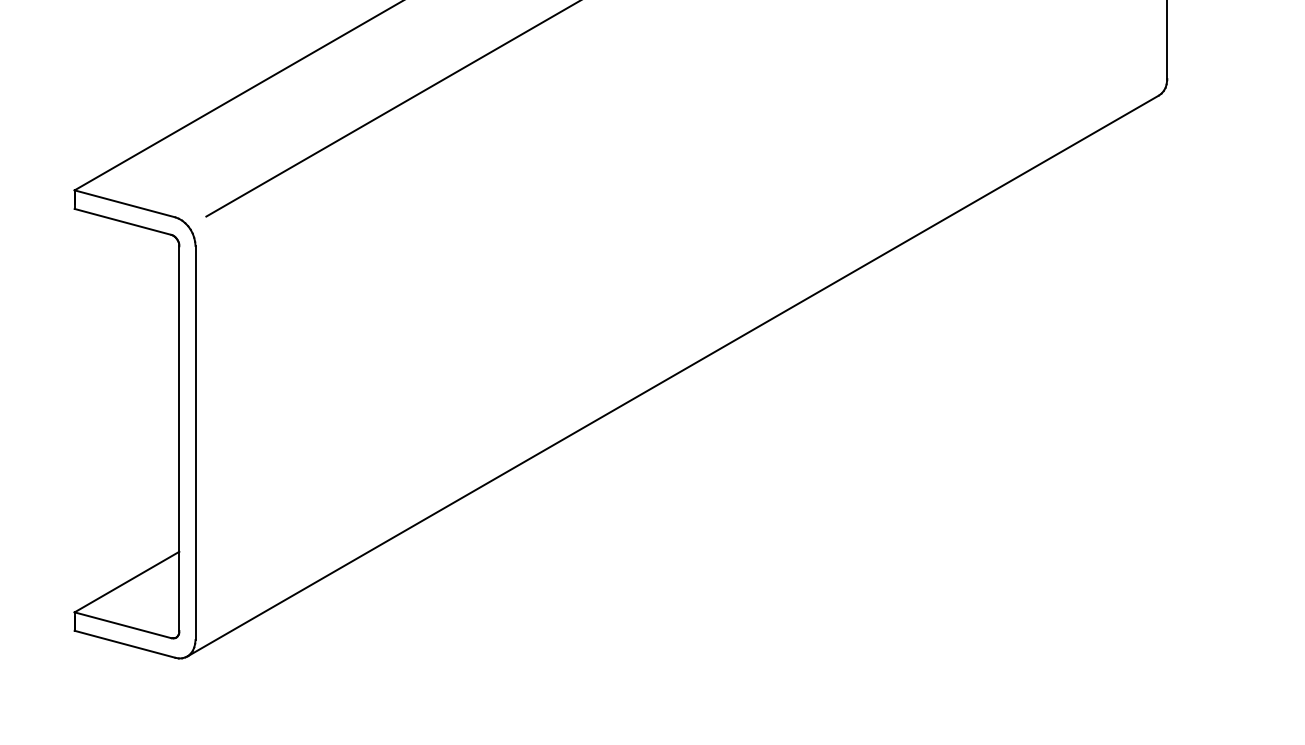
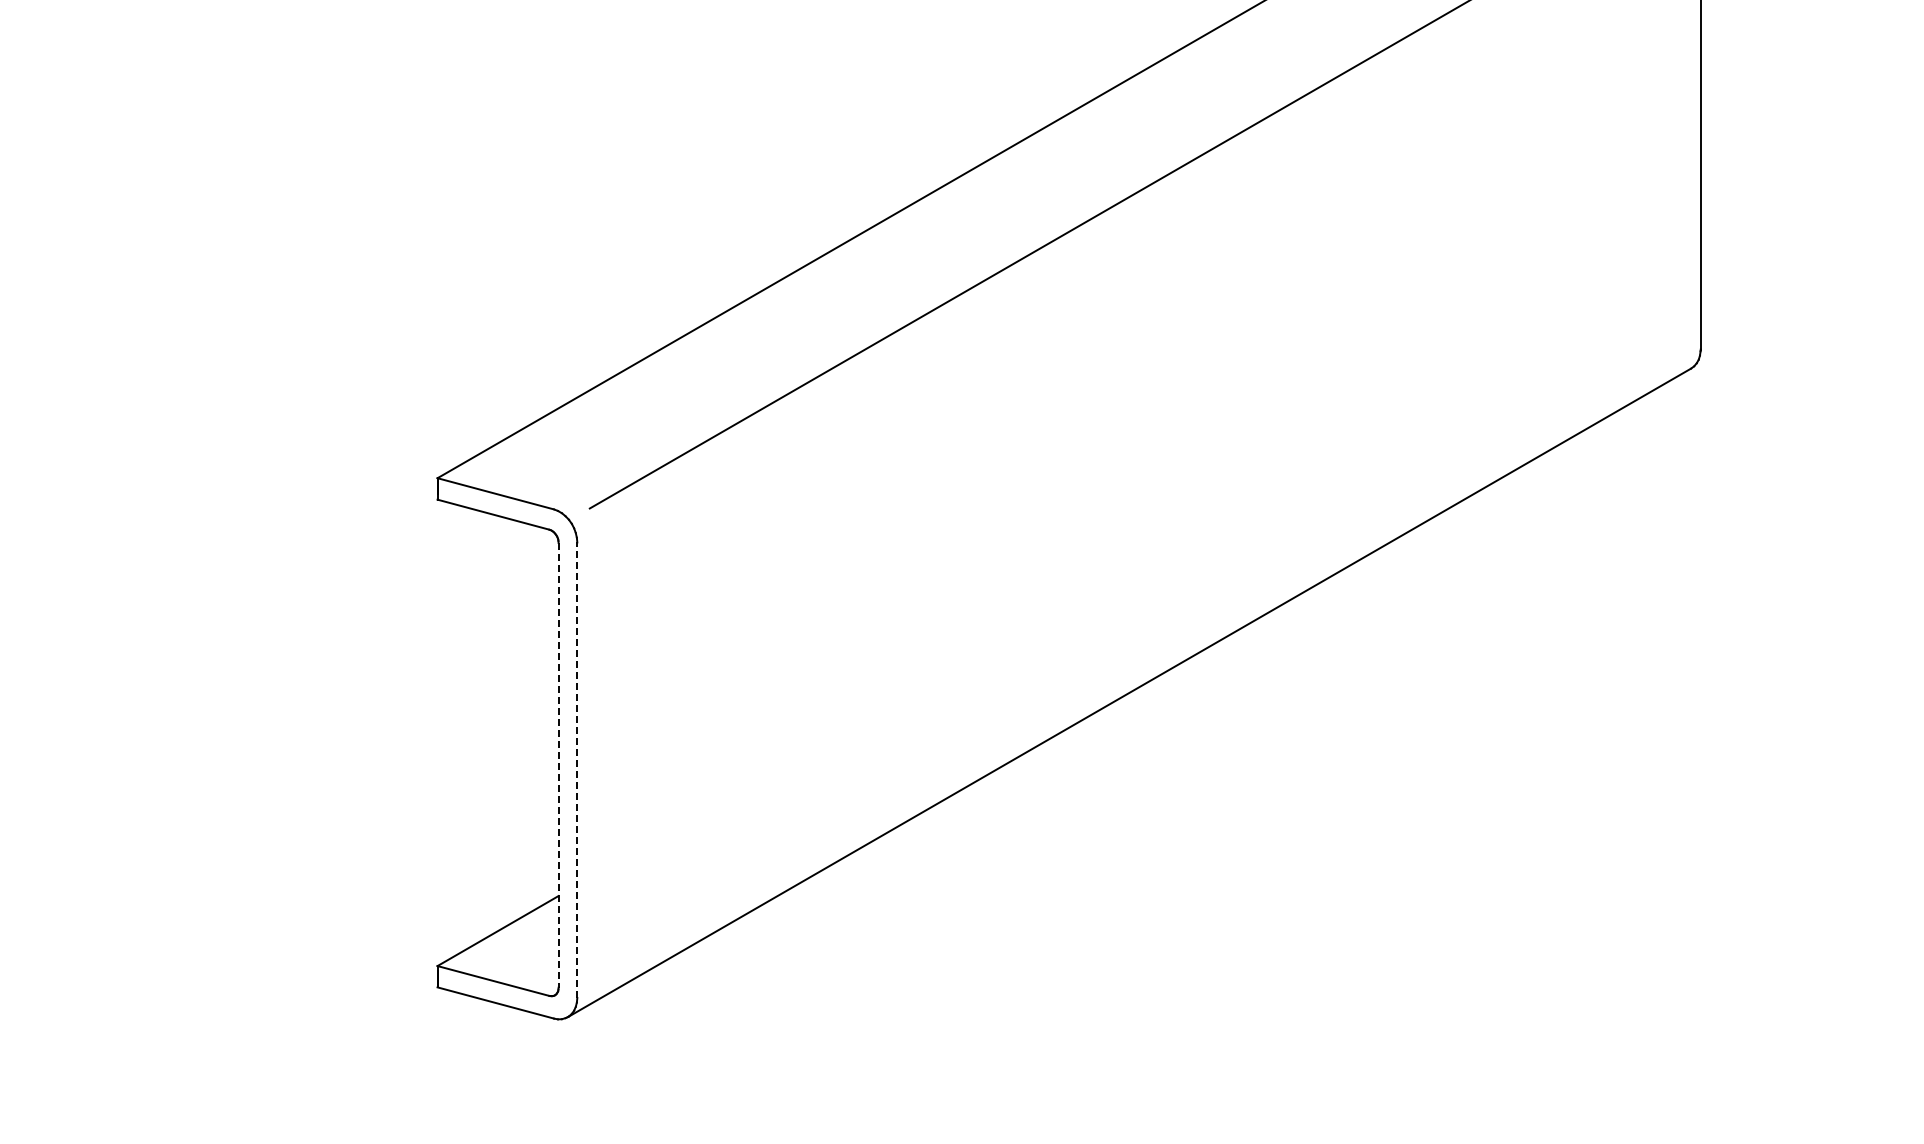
line: (179, 438) -> (558, 765), solid -> dashed
line: (195, 443) -> (577, 770), solid -> dashed

